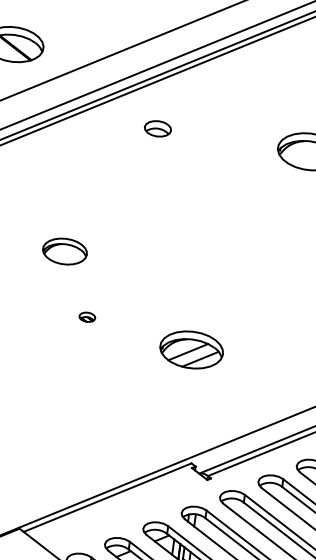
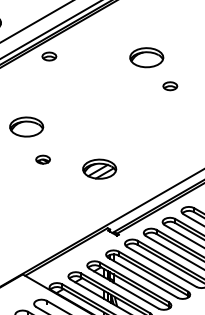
part: (158, 128) -> (49, 56), moved
part: (64, 250) -> (26, 126), size x1.43
part: (86, 316) -> (42, 159), size x1.67

